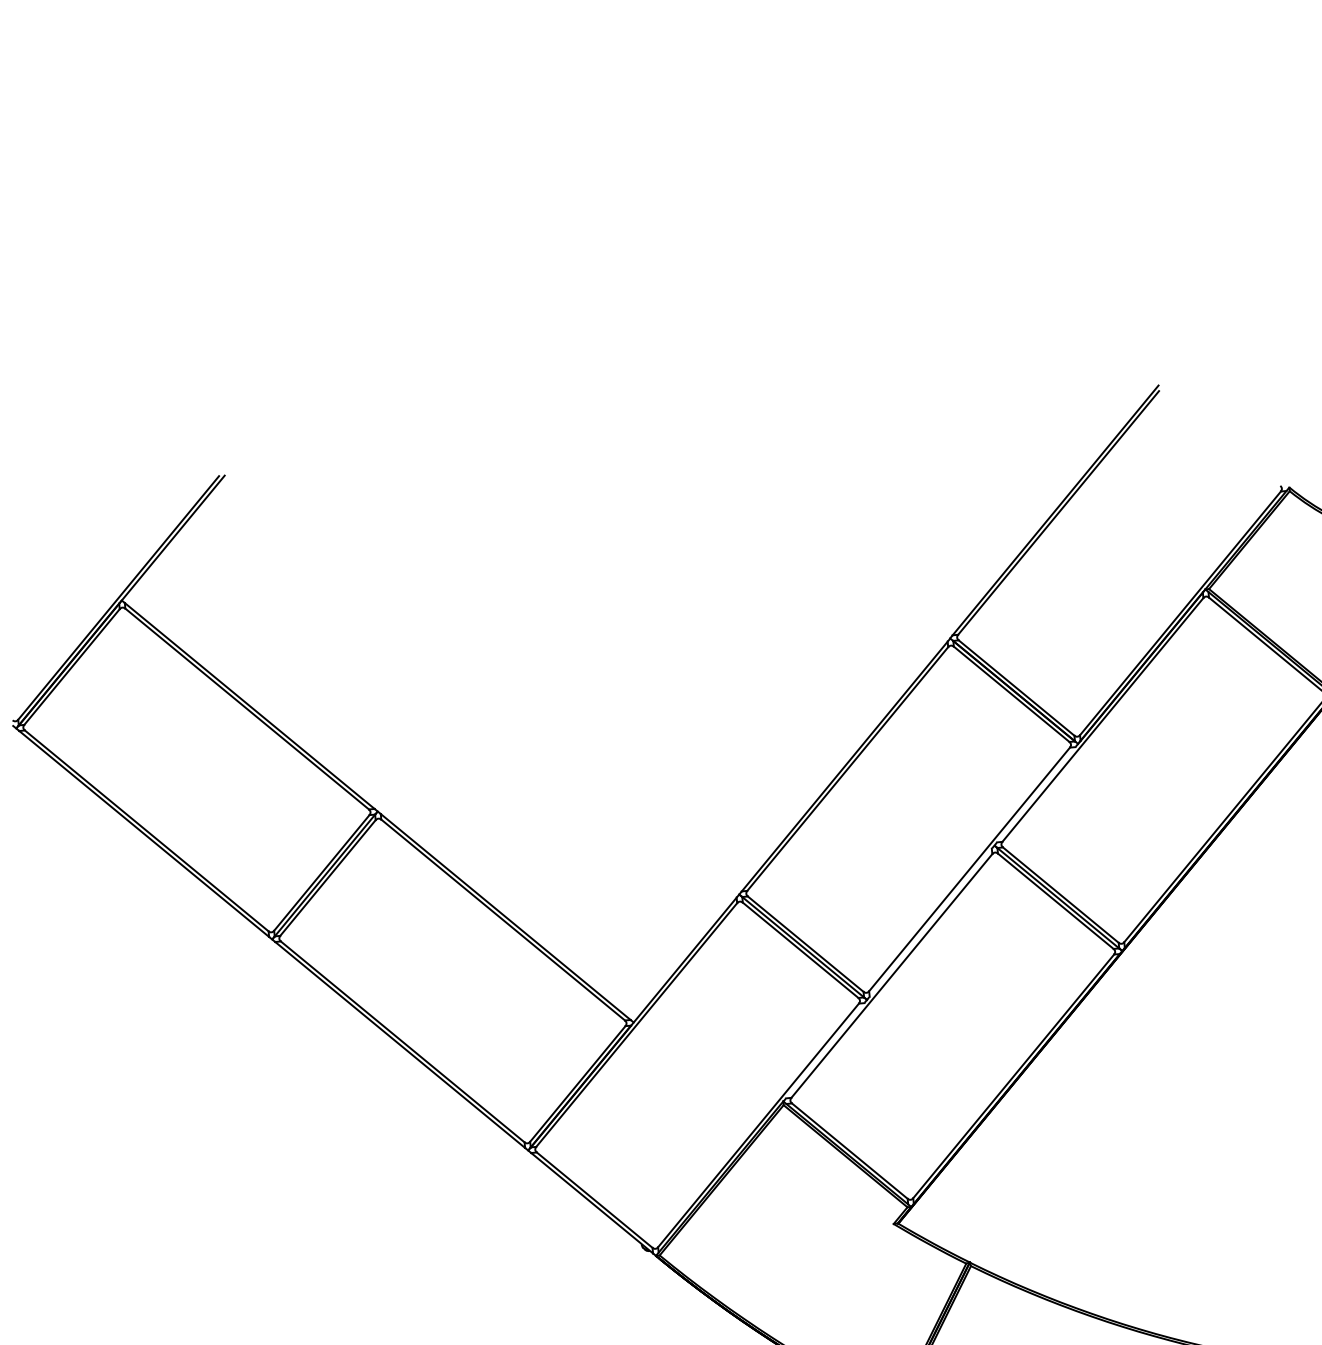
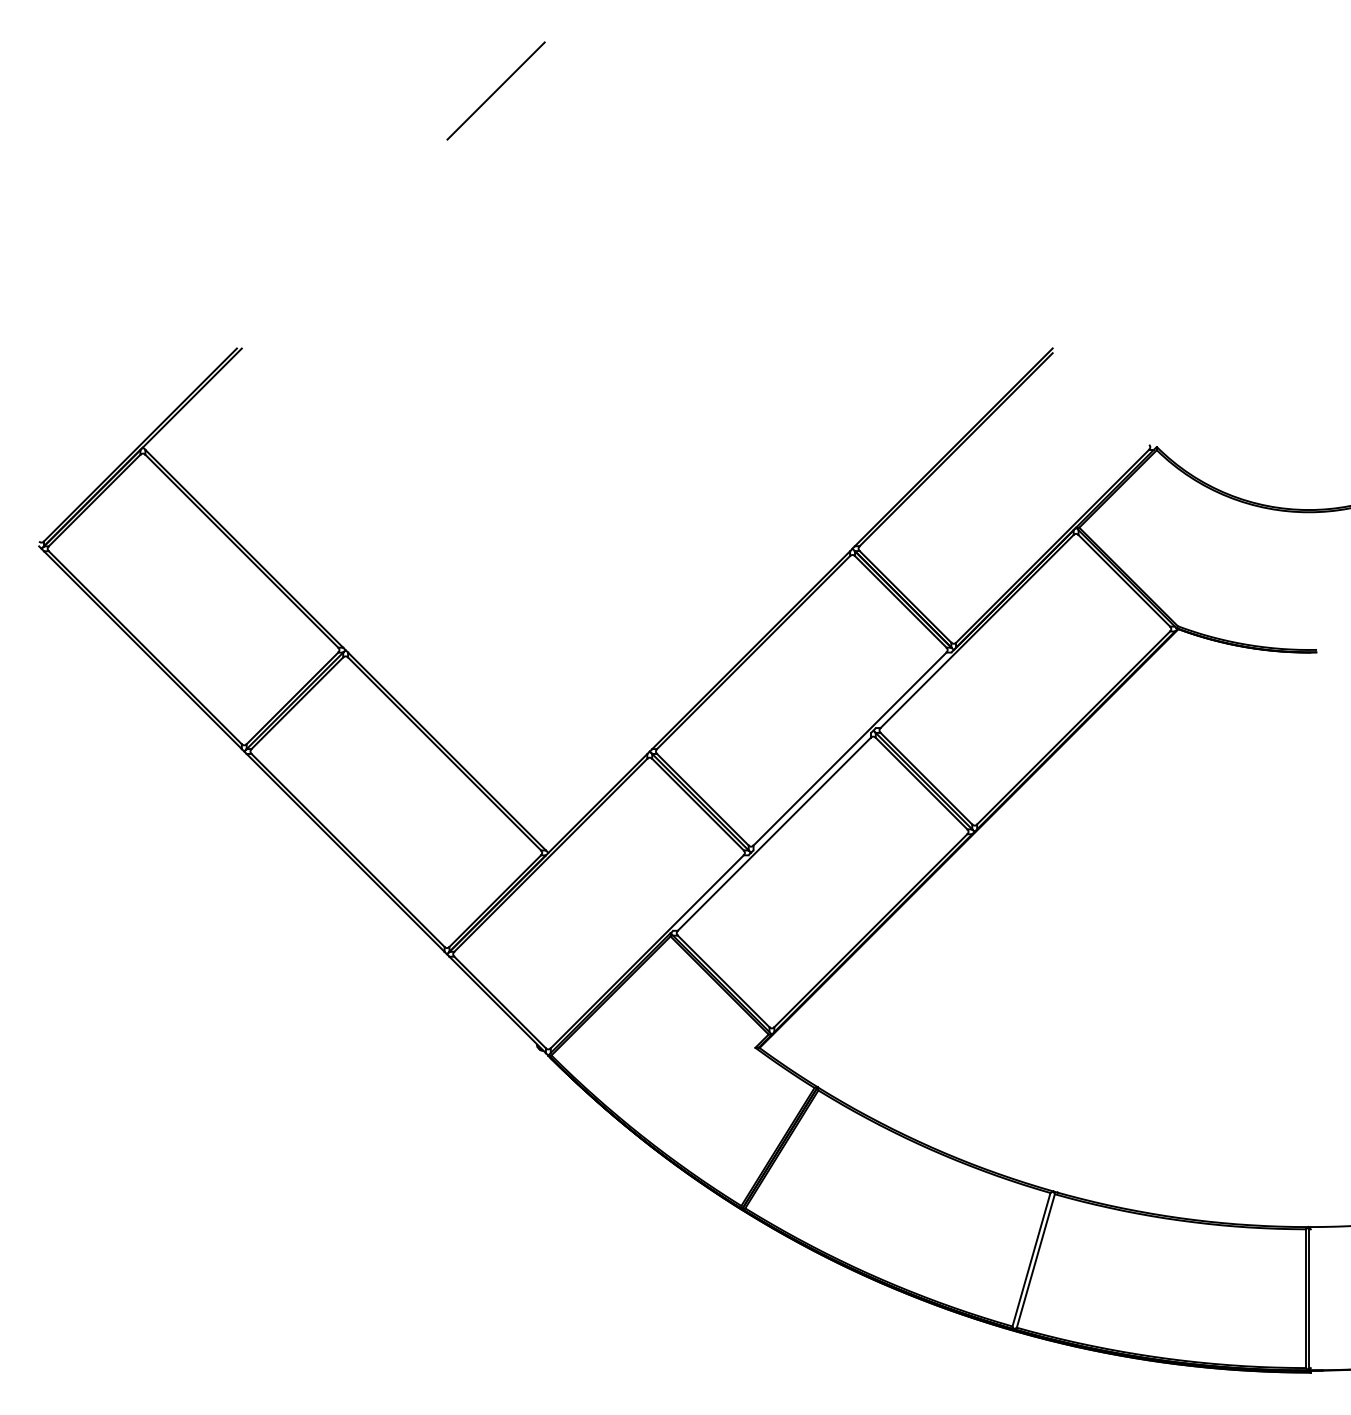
line: (488, 150) -> (495, 90), added

